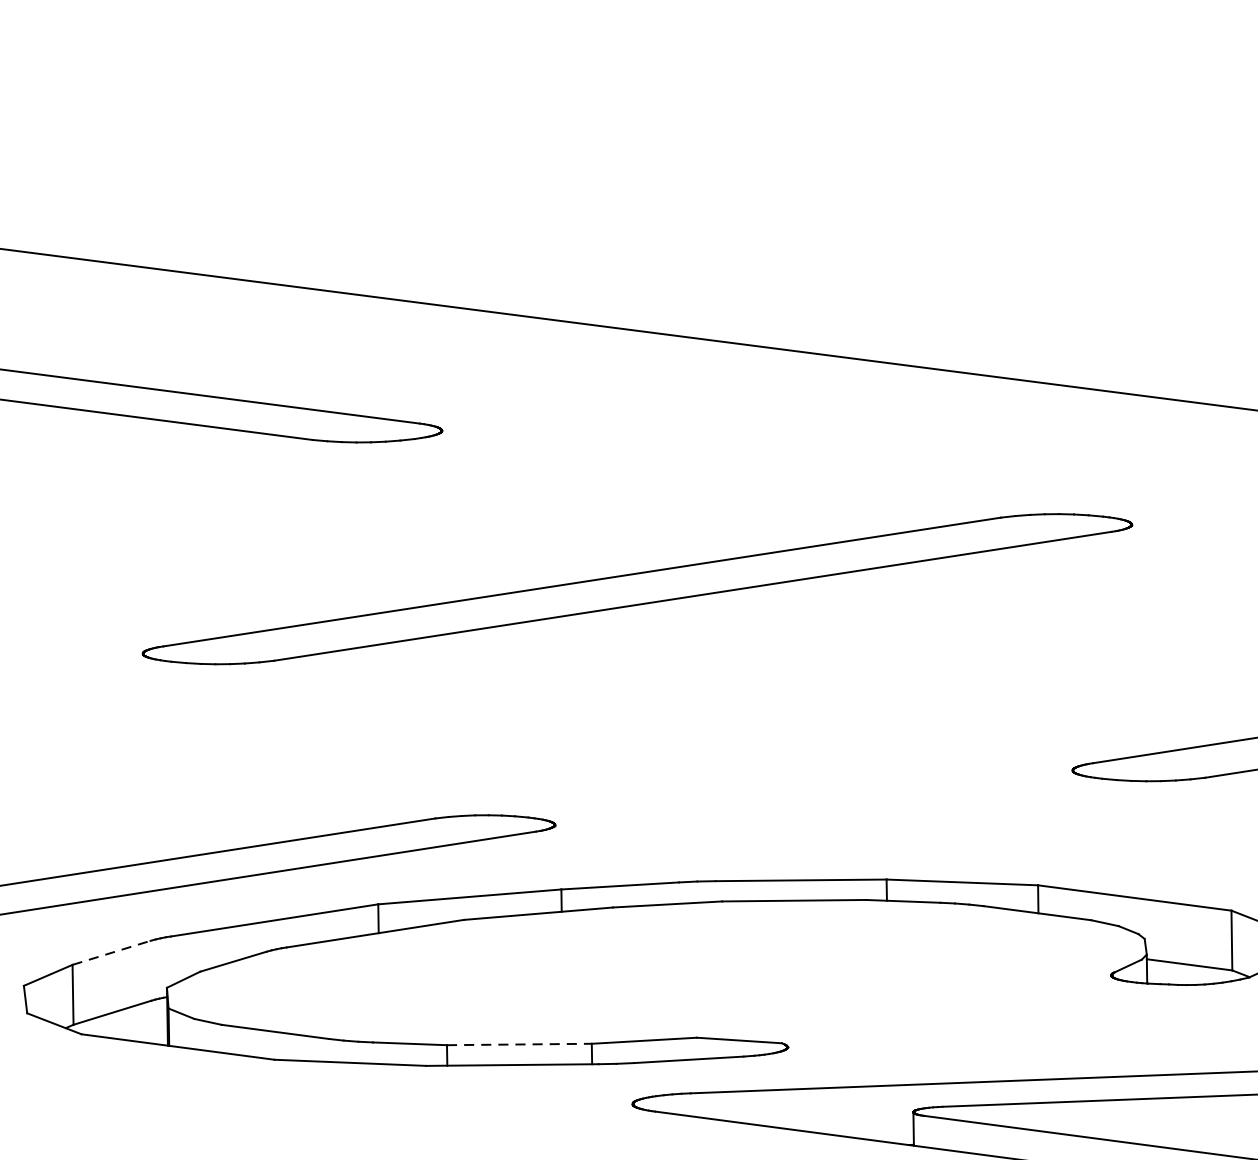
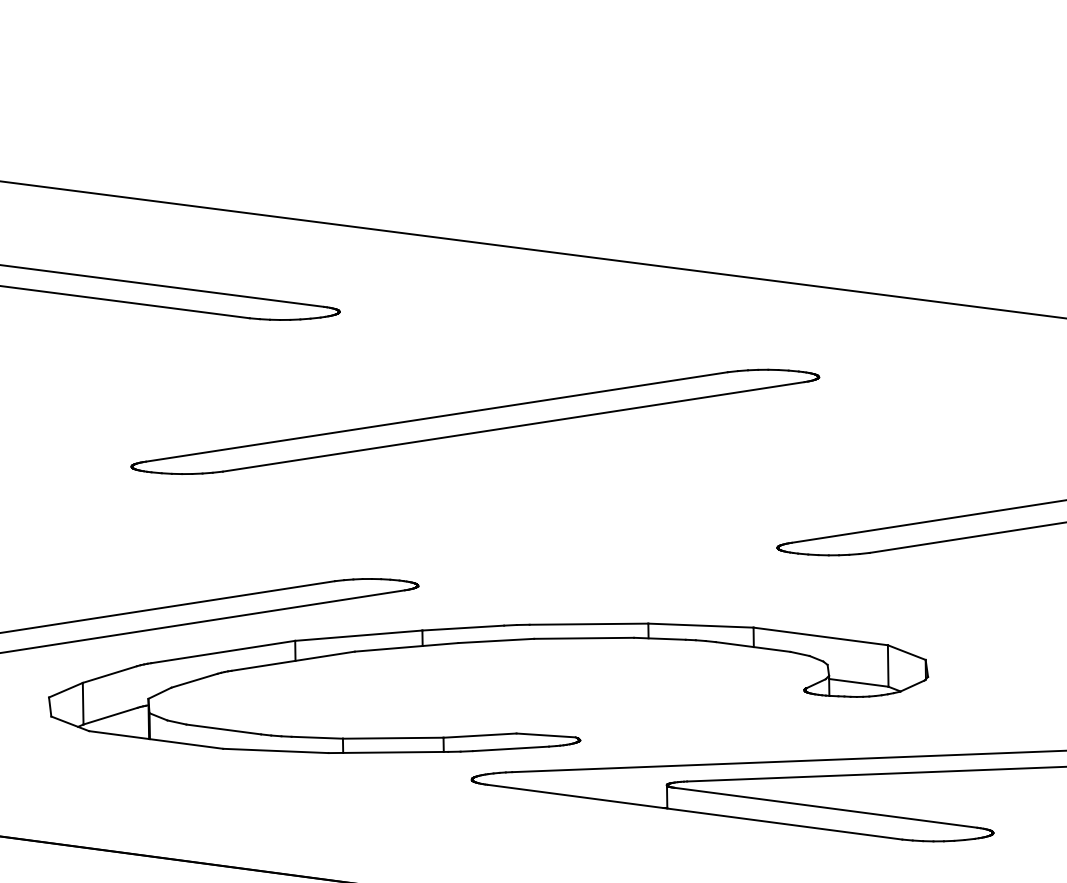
line: (112, 952) -> (110, 674), dashed -> solid
line: (519, 1044) -> (393, 738), dashed -> solid

